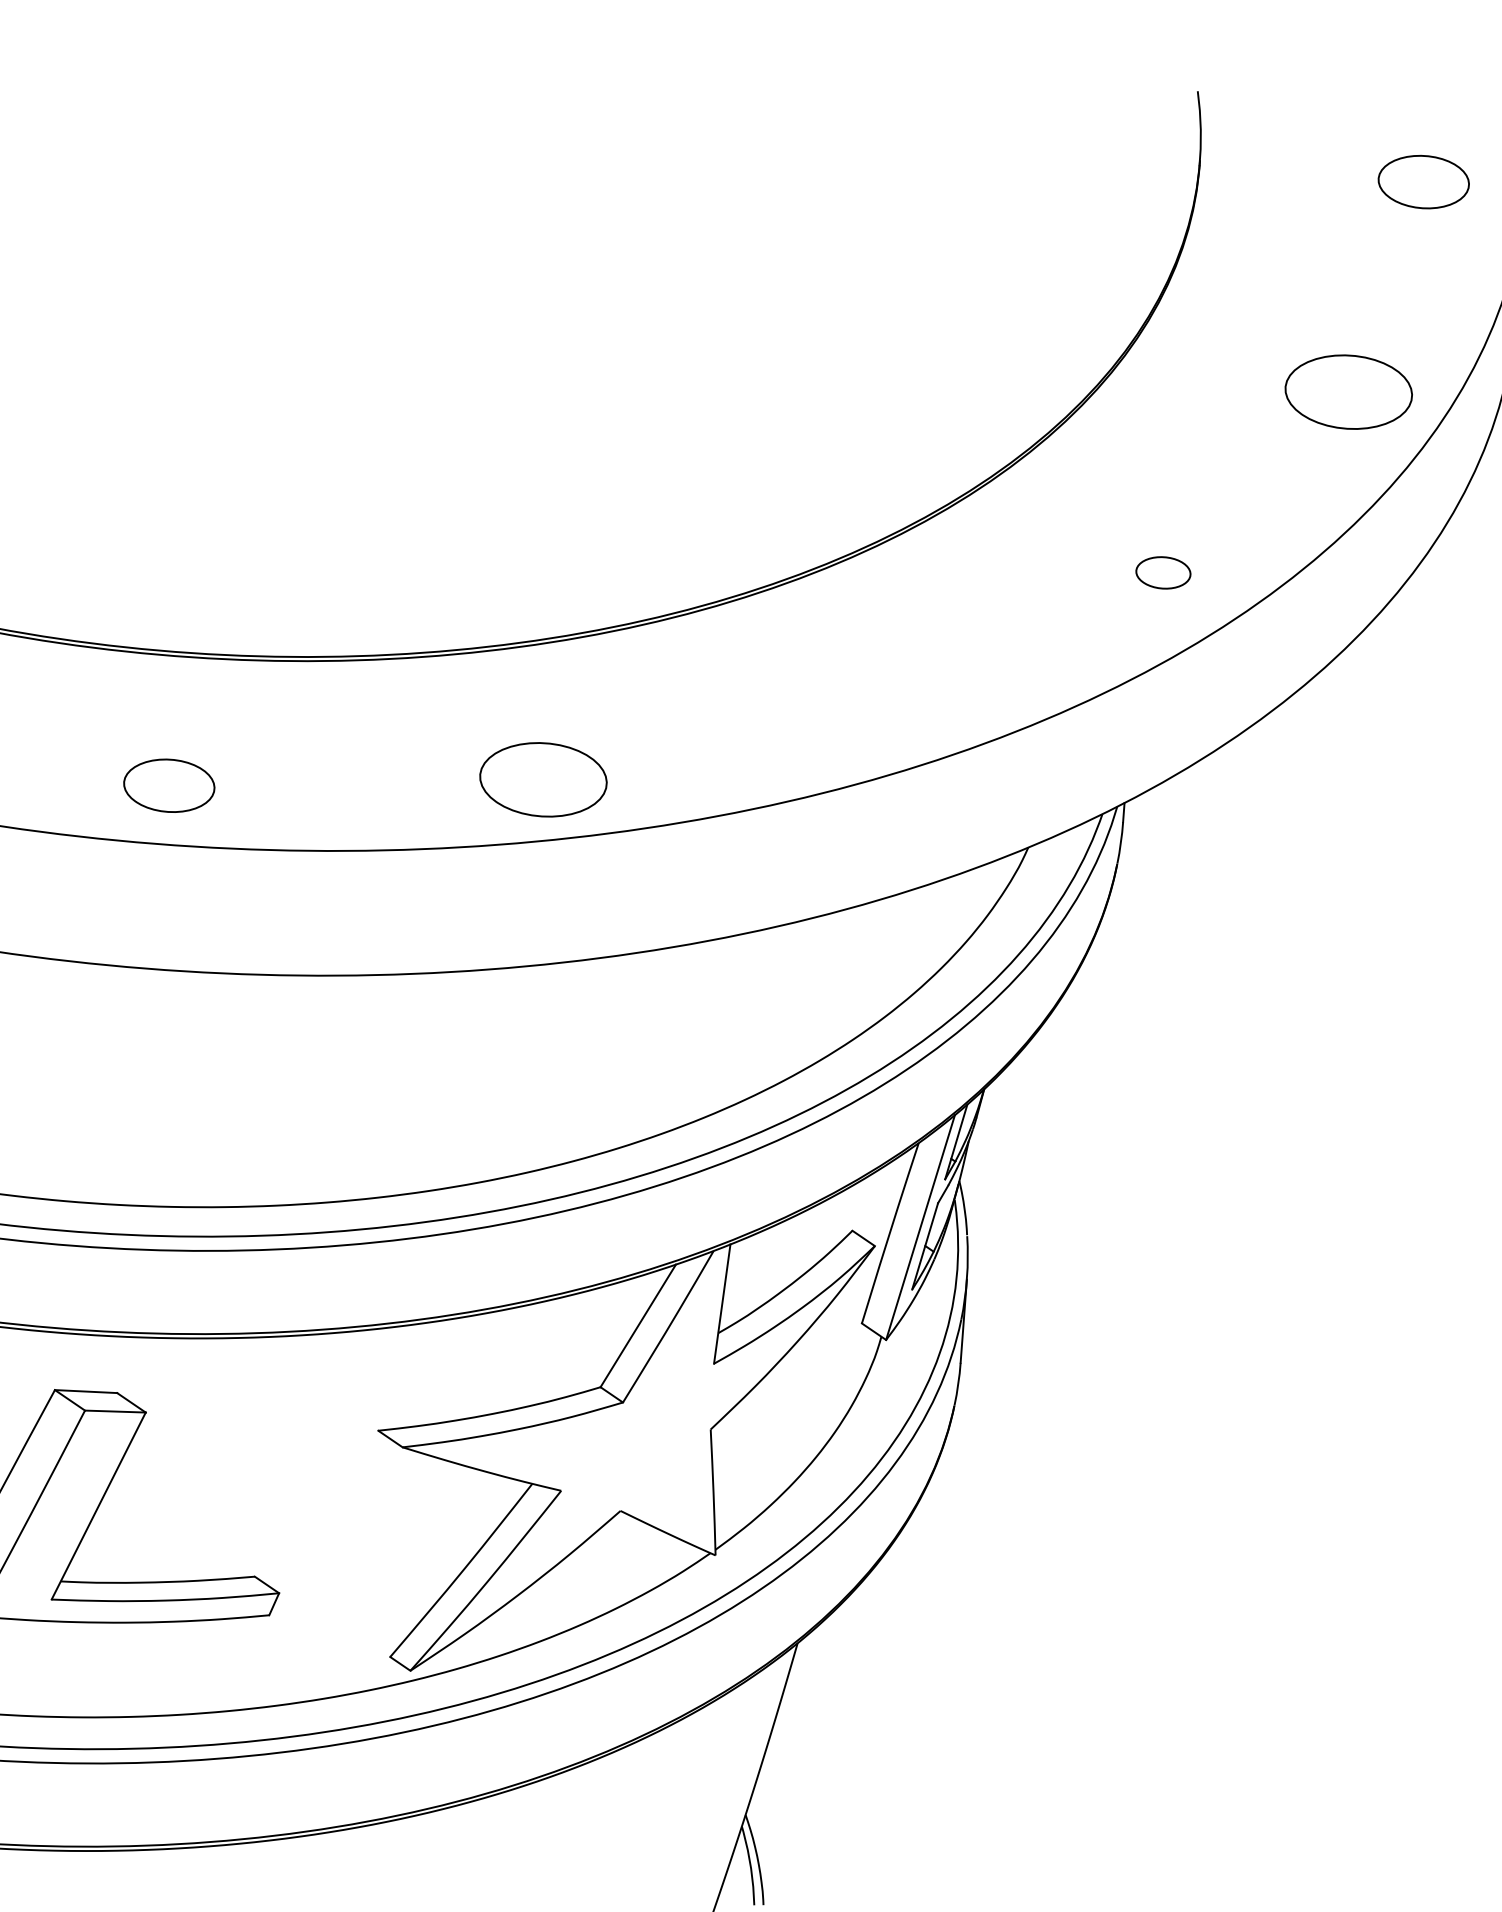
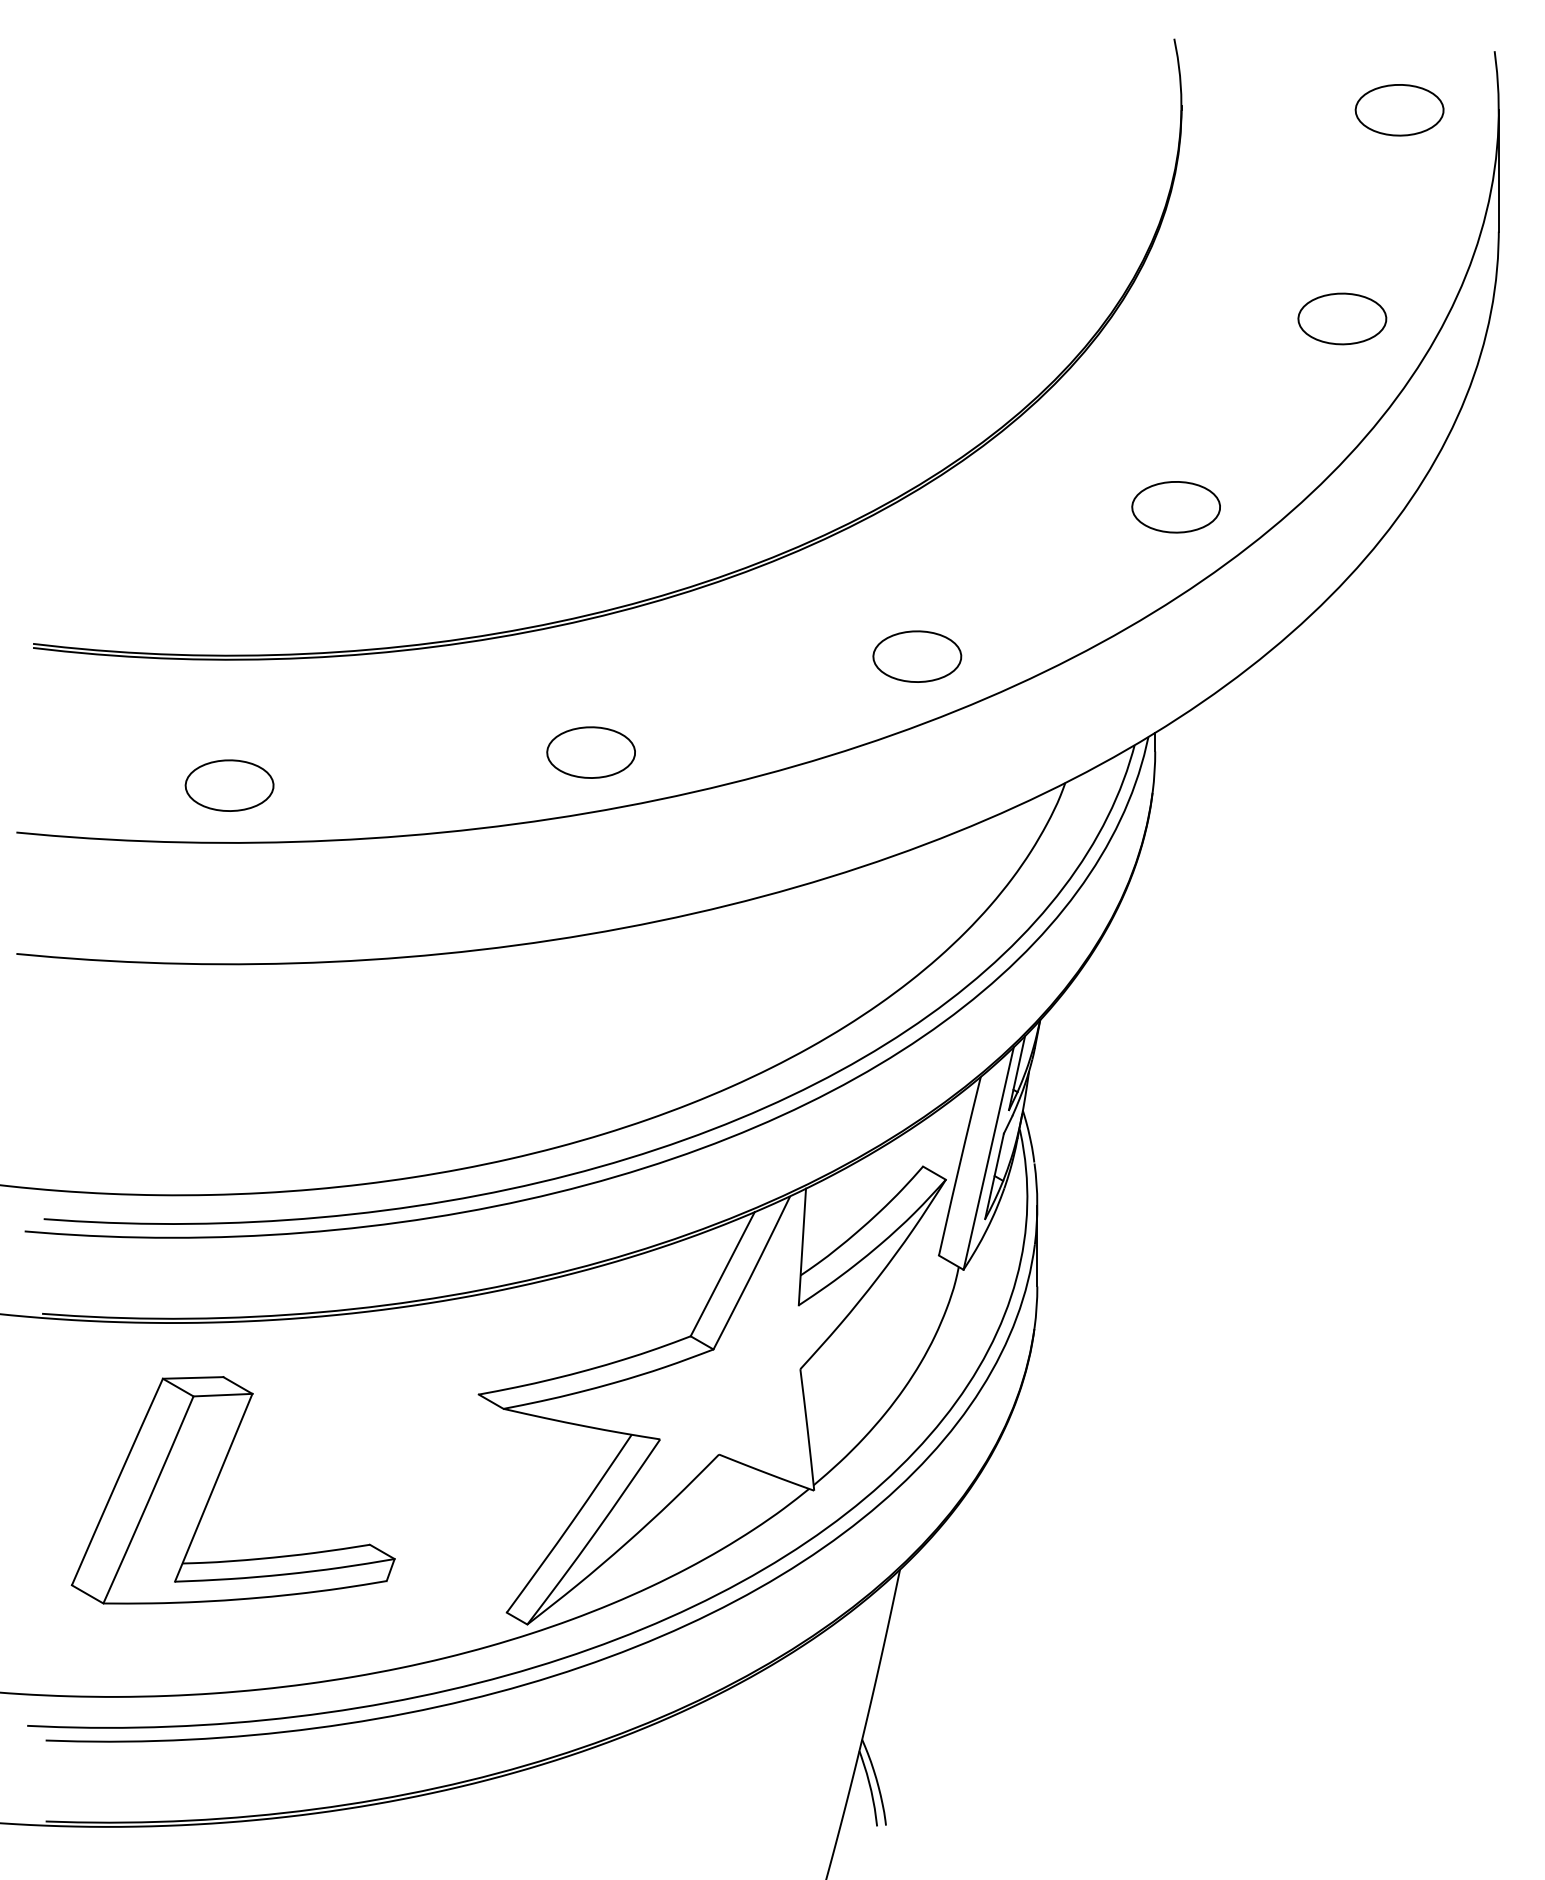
part: (1349, 391) -> (1342, 318), size x0.71
part: (1162, 573) -> (1175, 507), size x1.67
part: (886, 706) -> (917, 656), added
part: (542, 779) -> (590, 752), size x0.71

